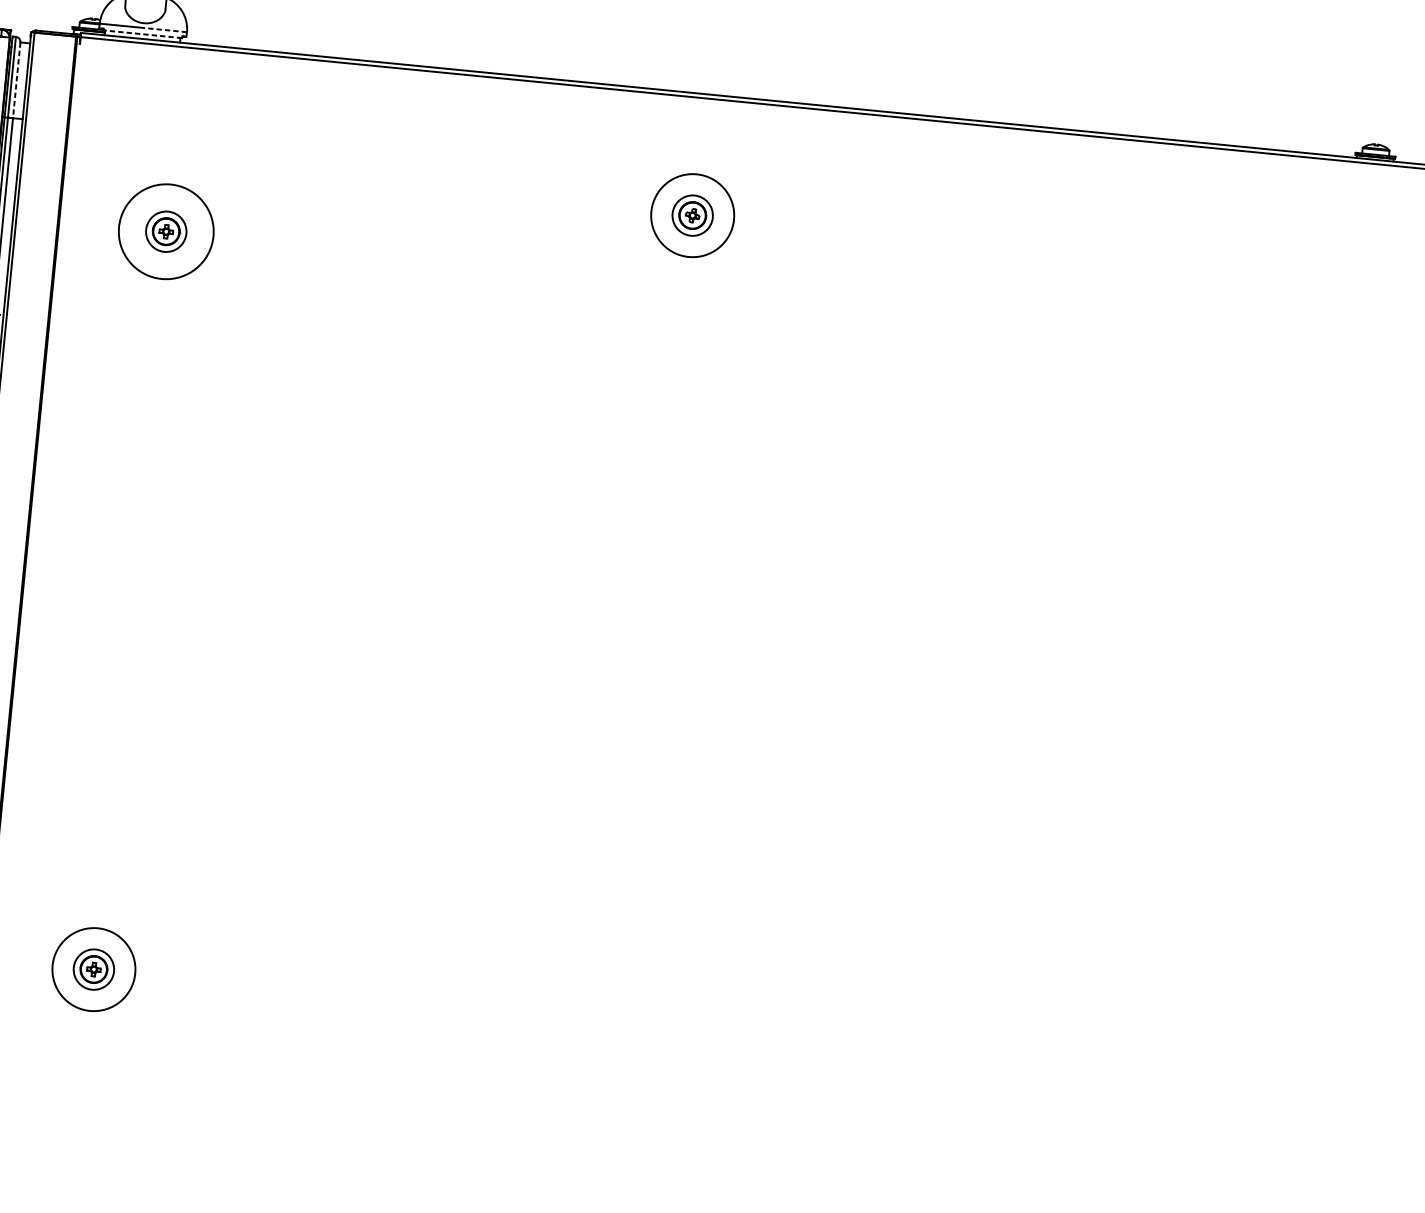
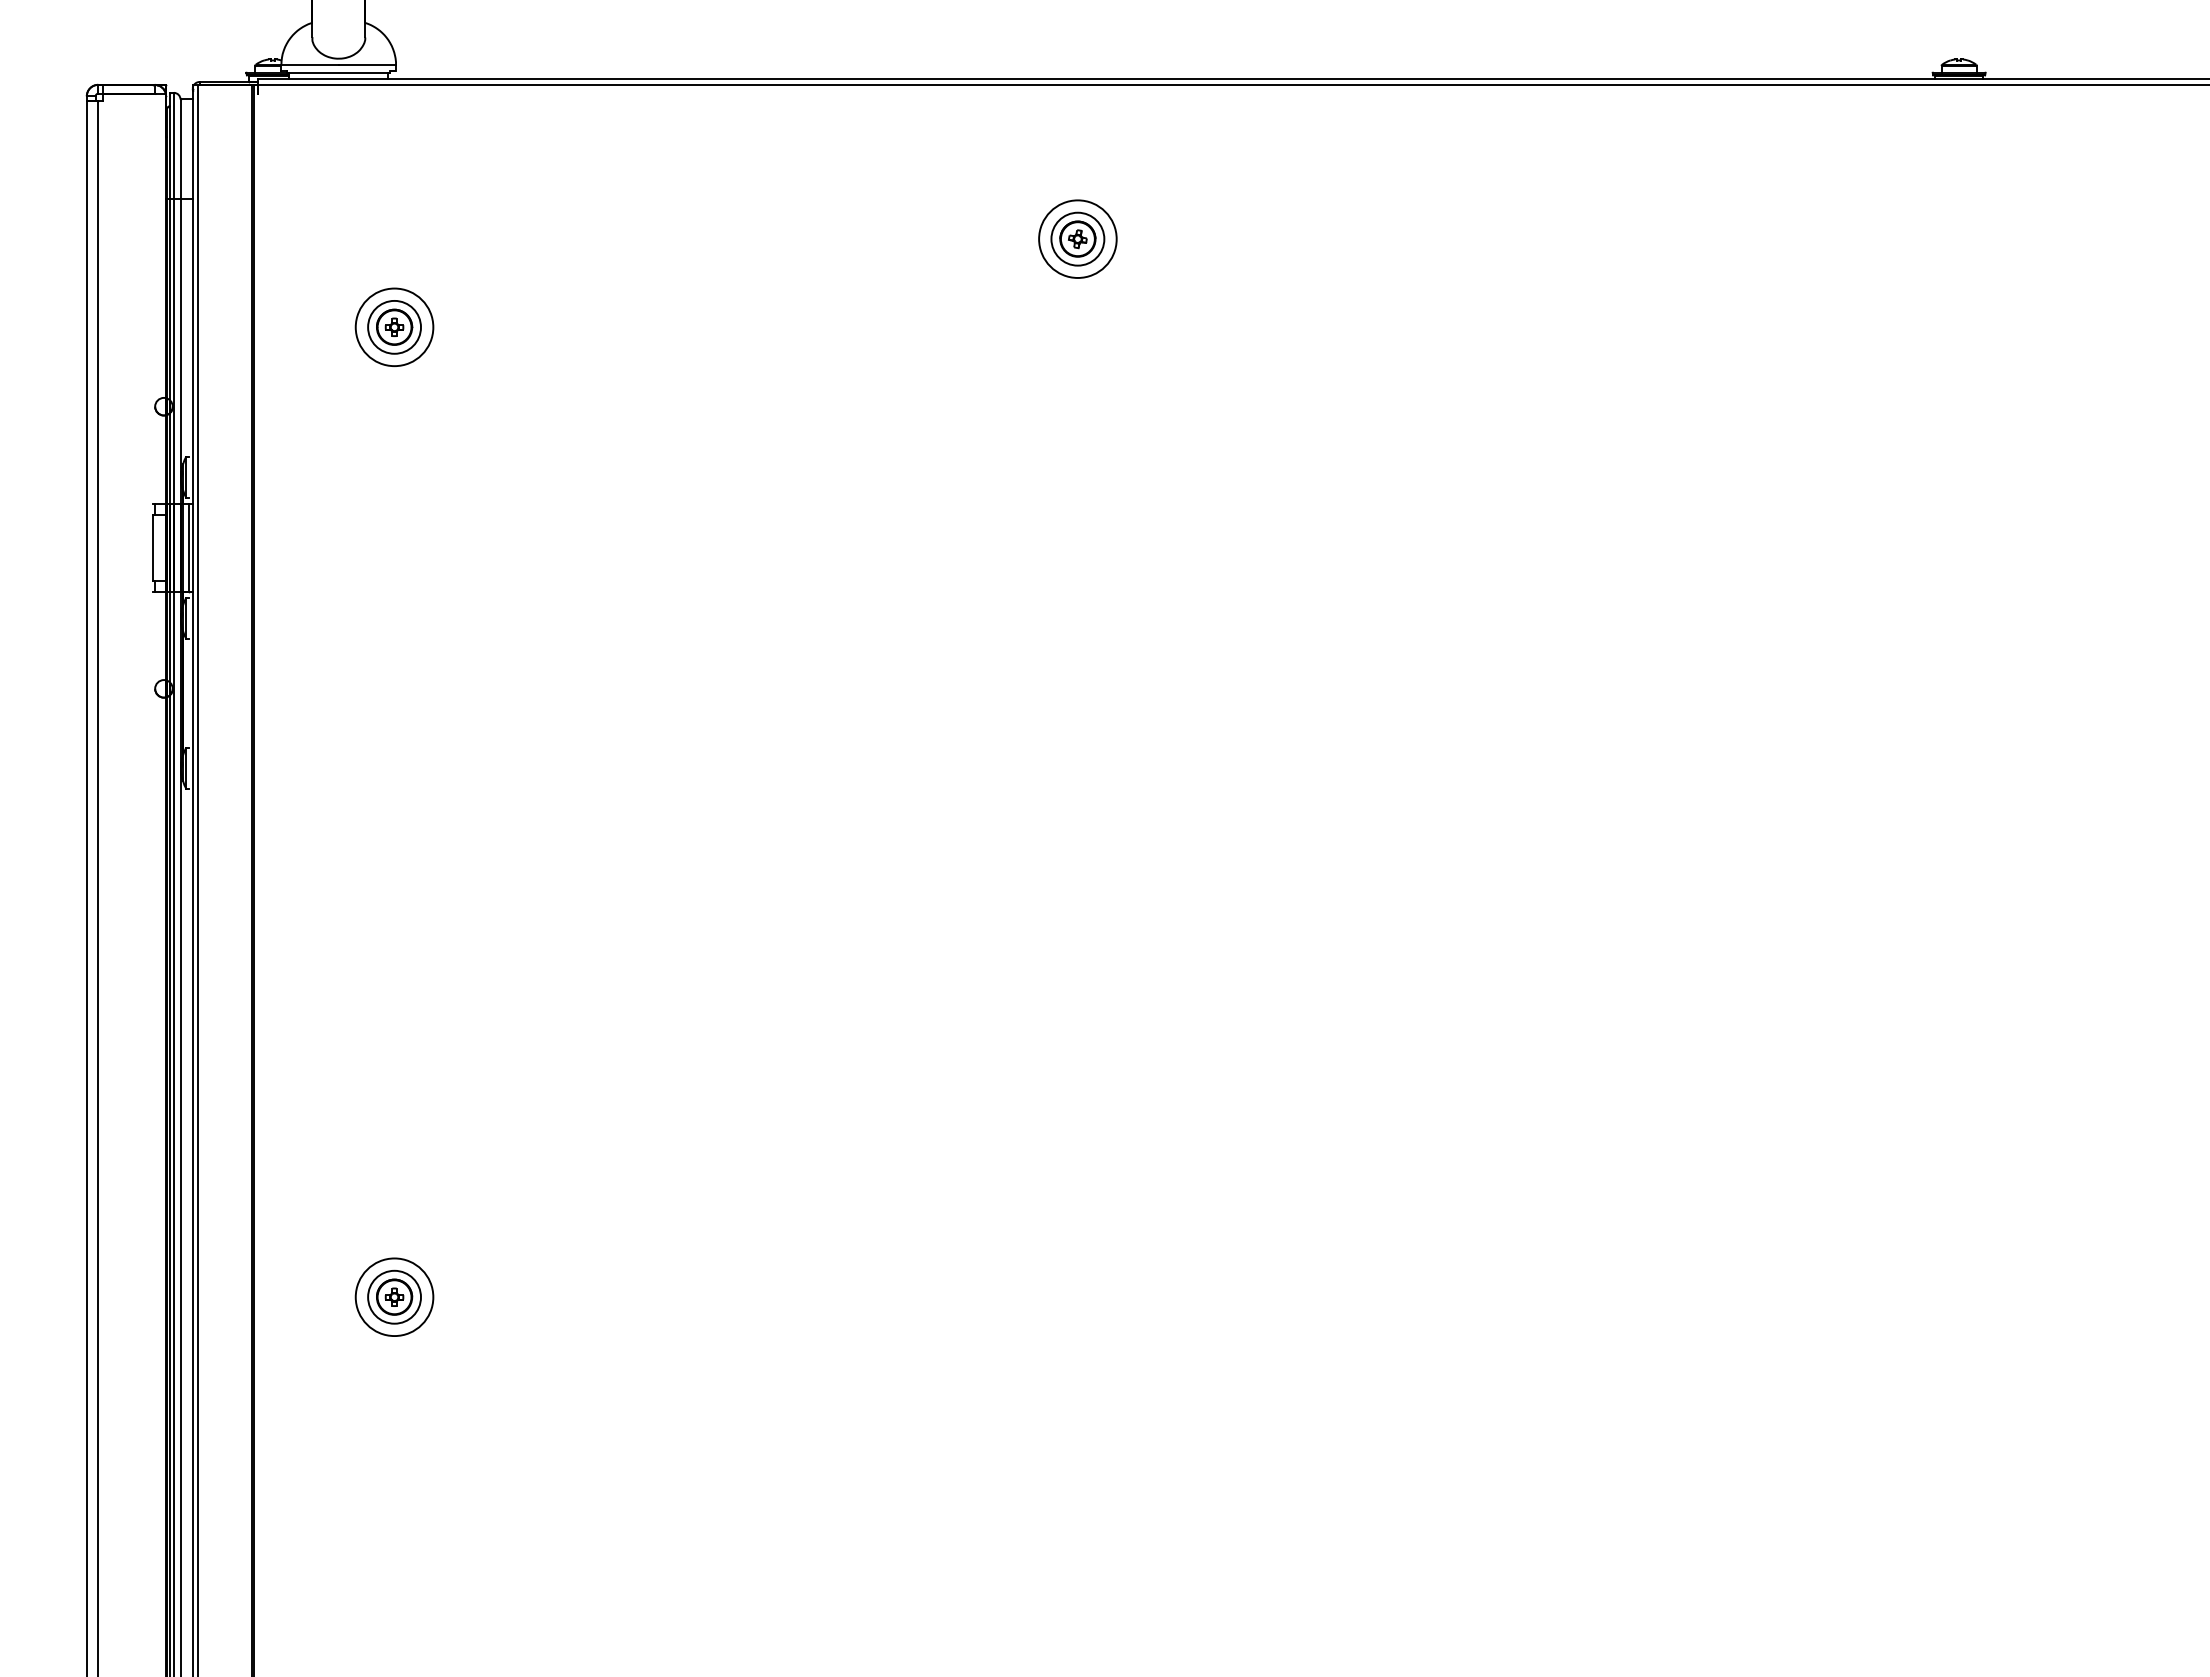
line: (165, 29) -> (367, 64), dashed -> solid
line: (142, 34) -> (338, 73), dashed -> solid
line: (16, 80) -> (180, 149), dashed -> solid
circle: (692, 215) -> (1077, 238), size x0.71
circle: (166, 231) -> (394, 327), size x0.62
circle: (93, 969) -> (394, 1297), size x0.71

